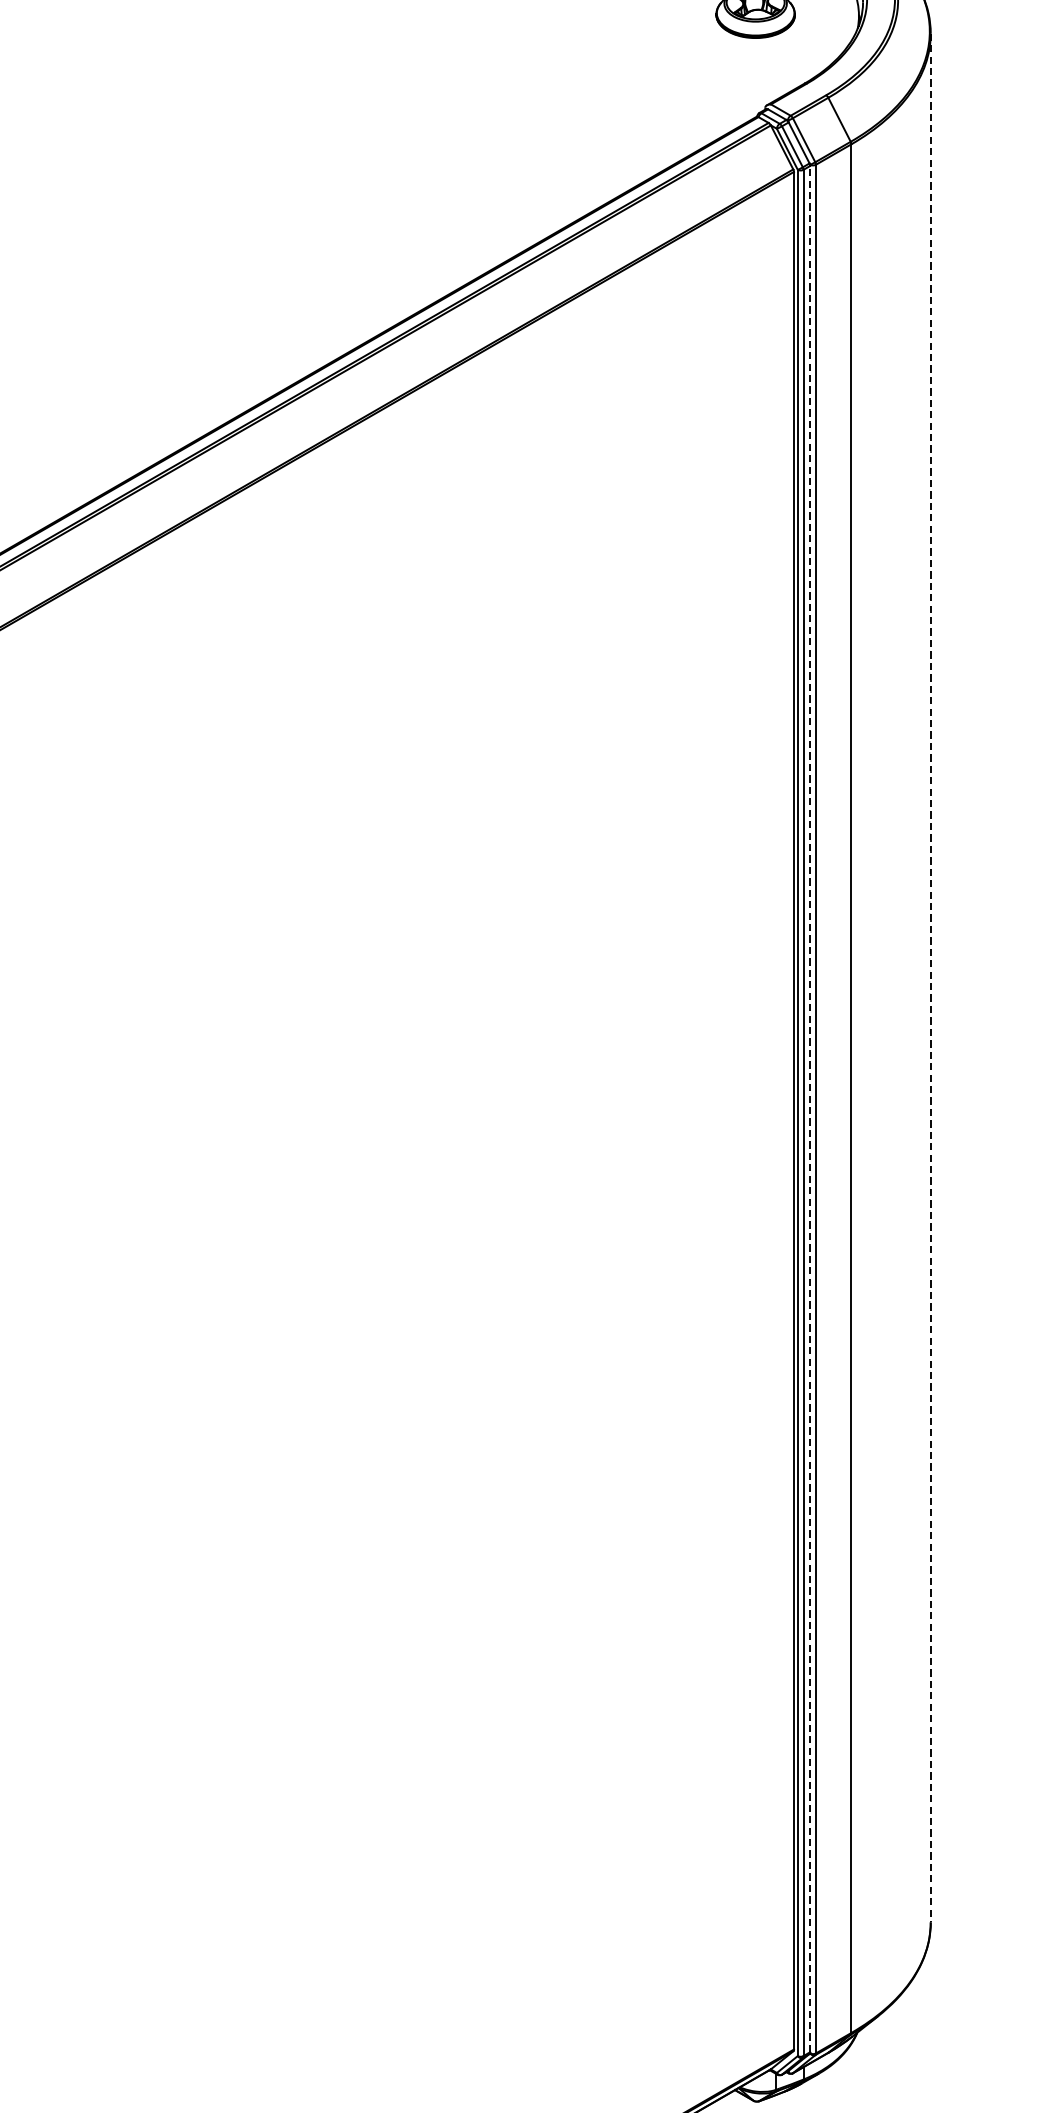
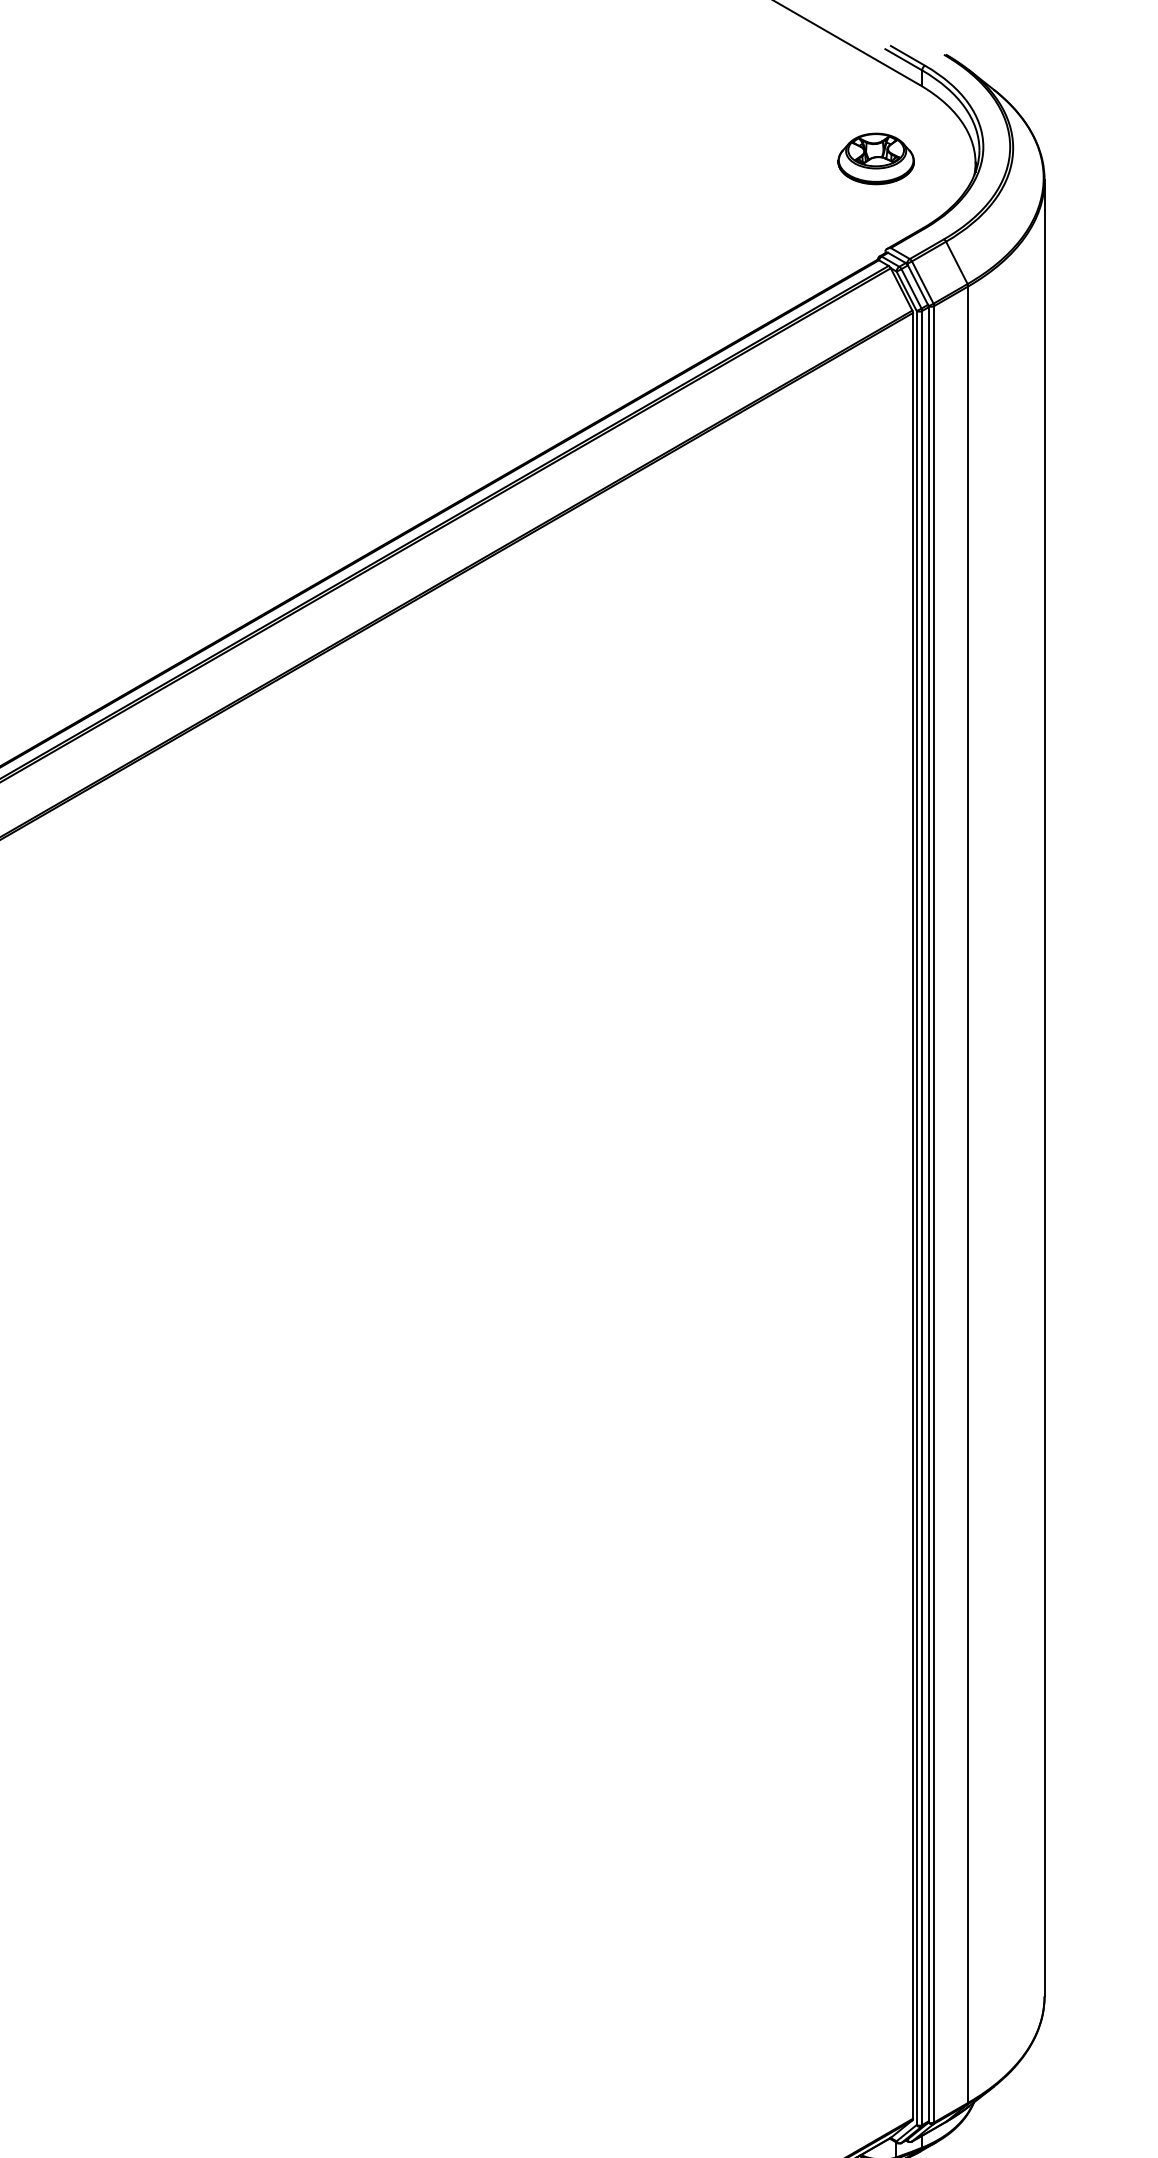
line: (930, 978) -> (1044, 1088), dashed -> solid
line: (810, 1108) -> (928, 1213), dashed -> solid

